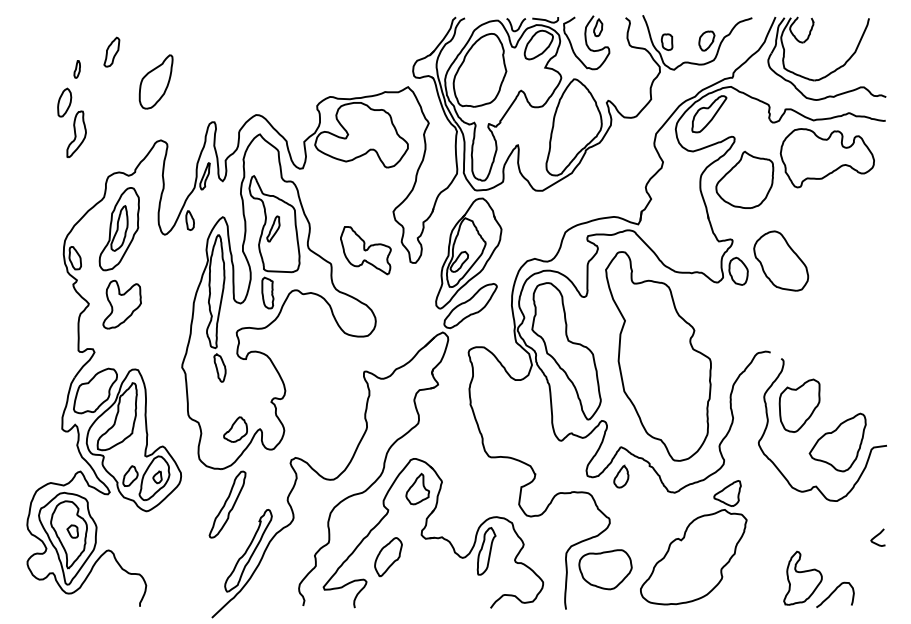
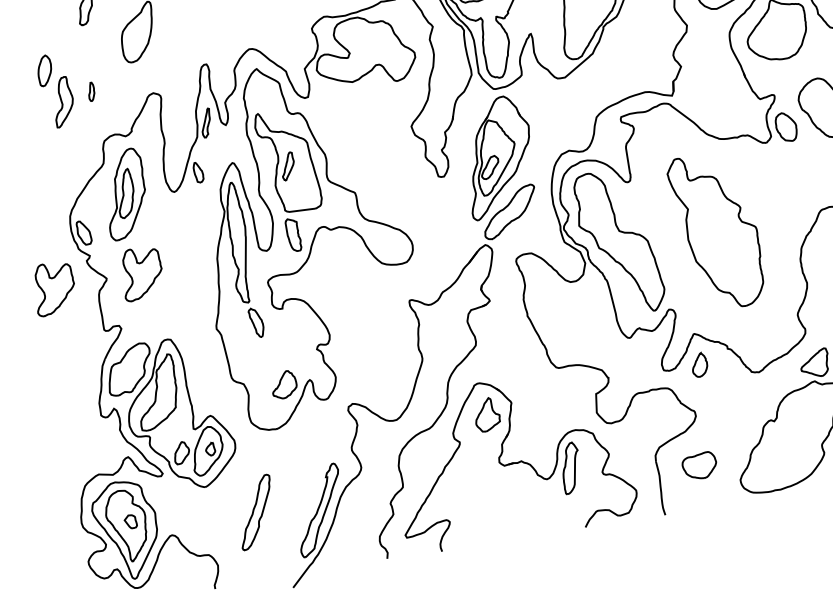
part: (76, 69) -> (90, 92), moved
part: (365, 250) -> (388, 172), removed
part: (38, 304) -> (53, 288), added
part: (658, 356) -> (717, 231), size x0.7
part: (227, 504) -> (255, 512), moved
part: (388, 557) -> (468, 492), removed
part: (605, 569) -> (699, 465), size x0.6

